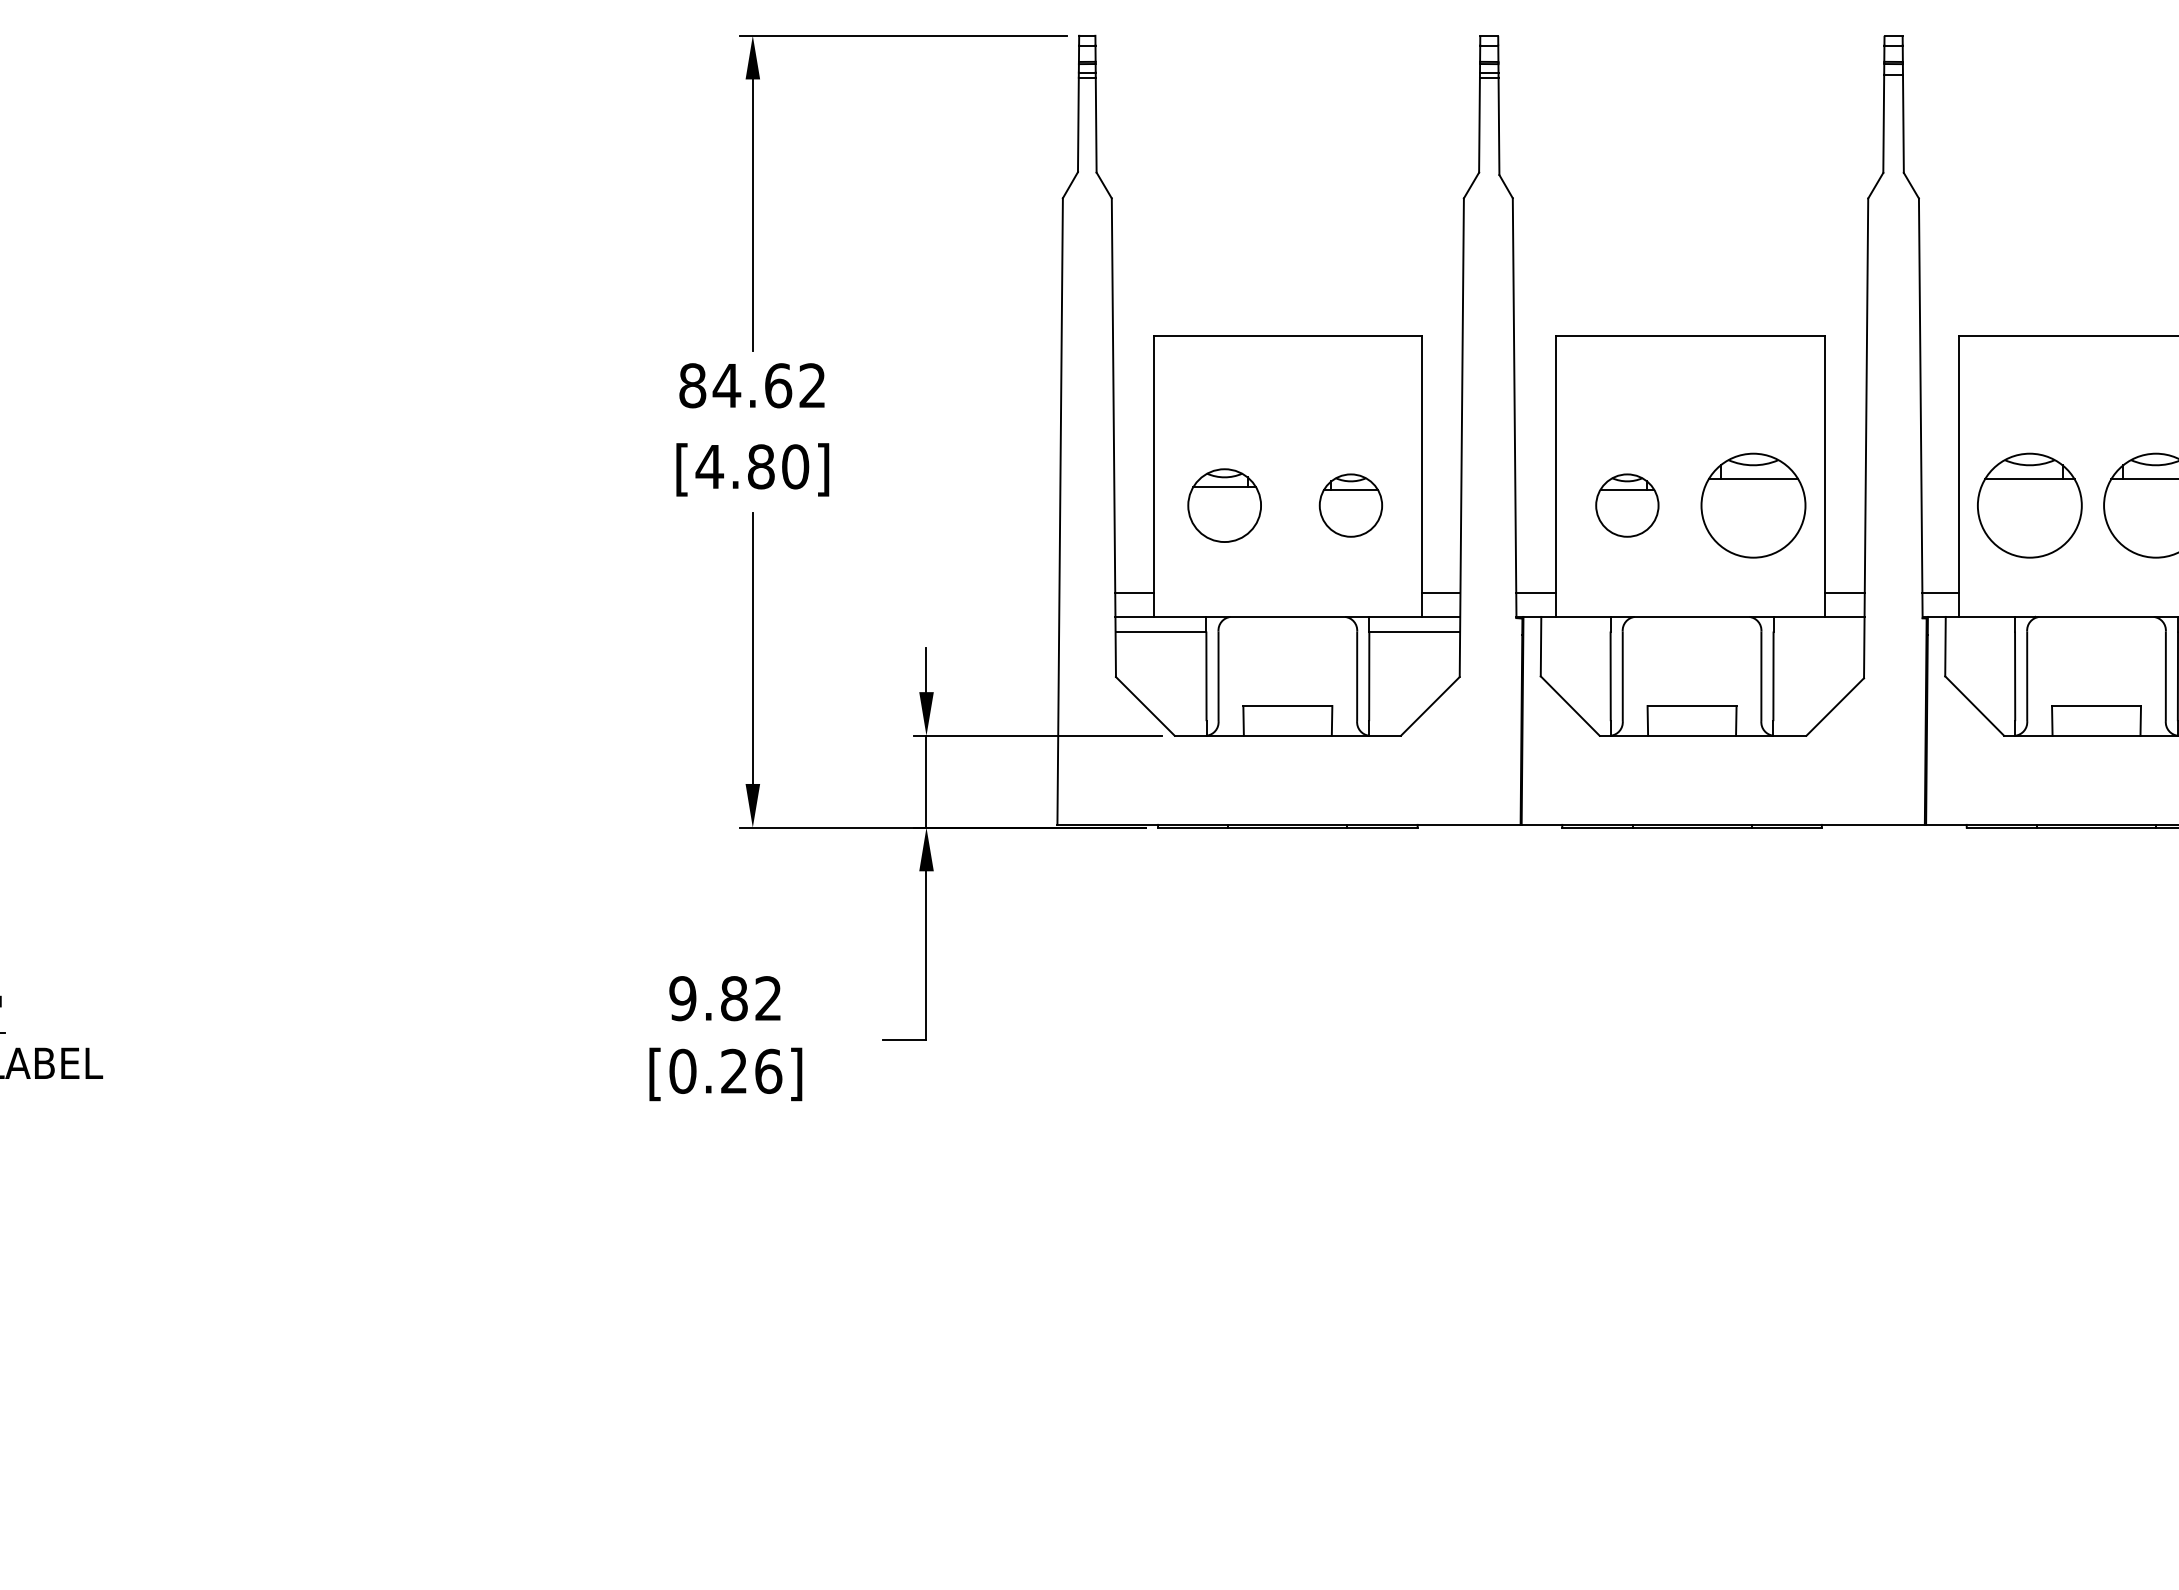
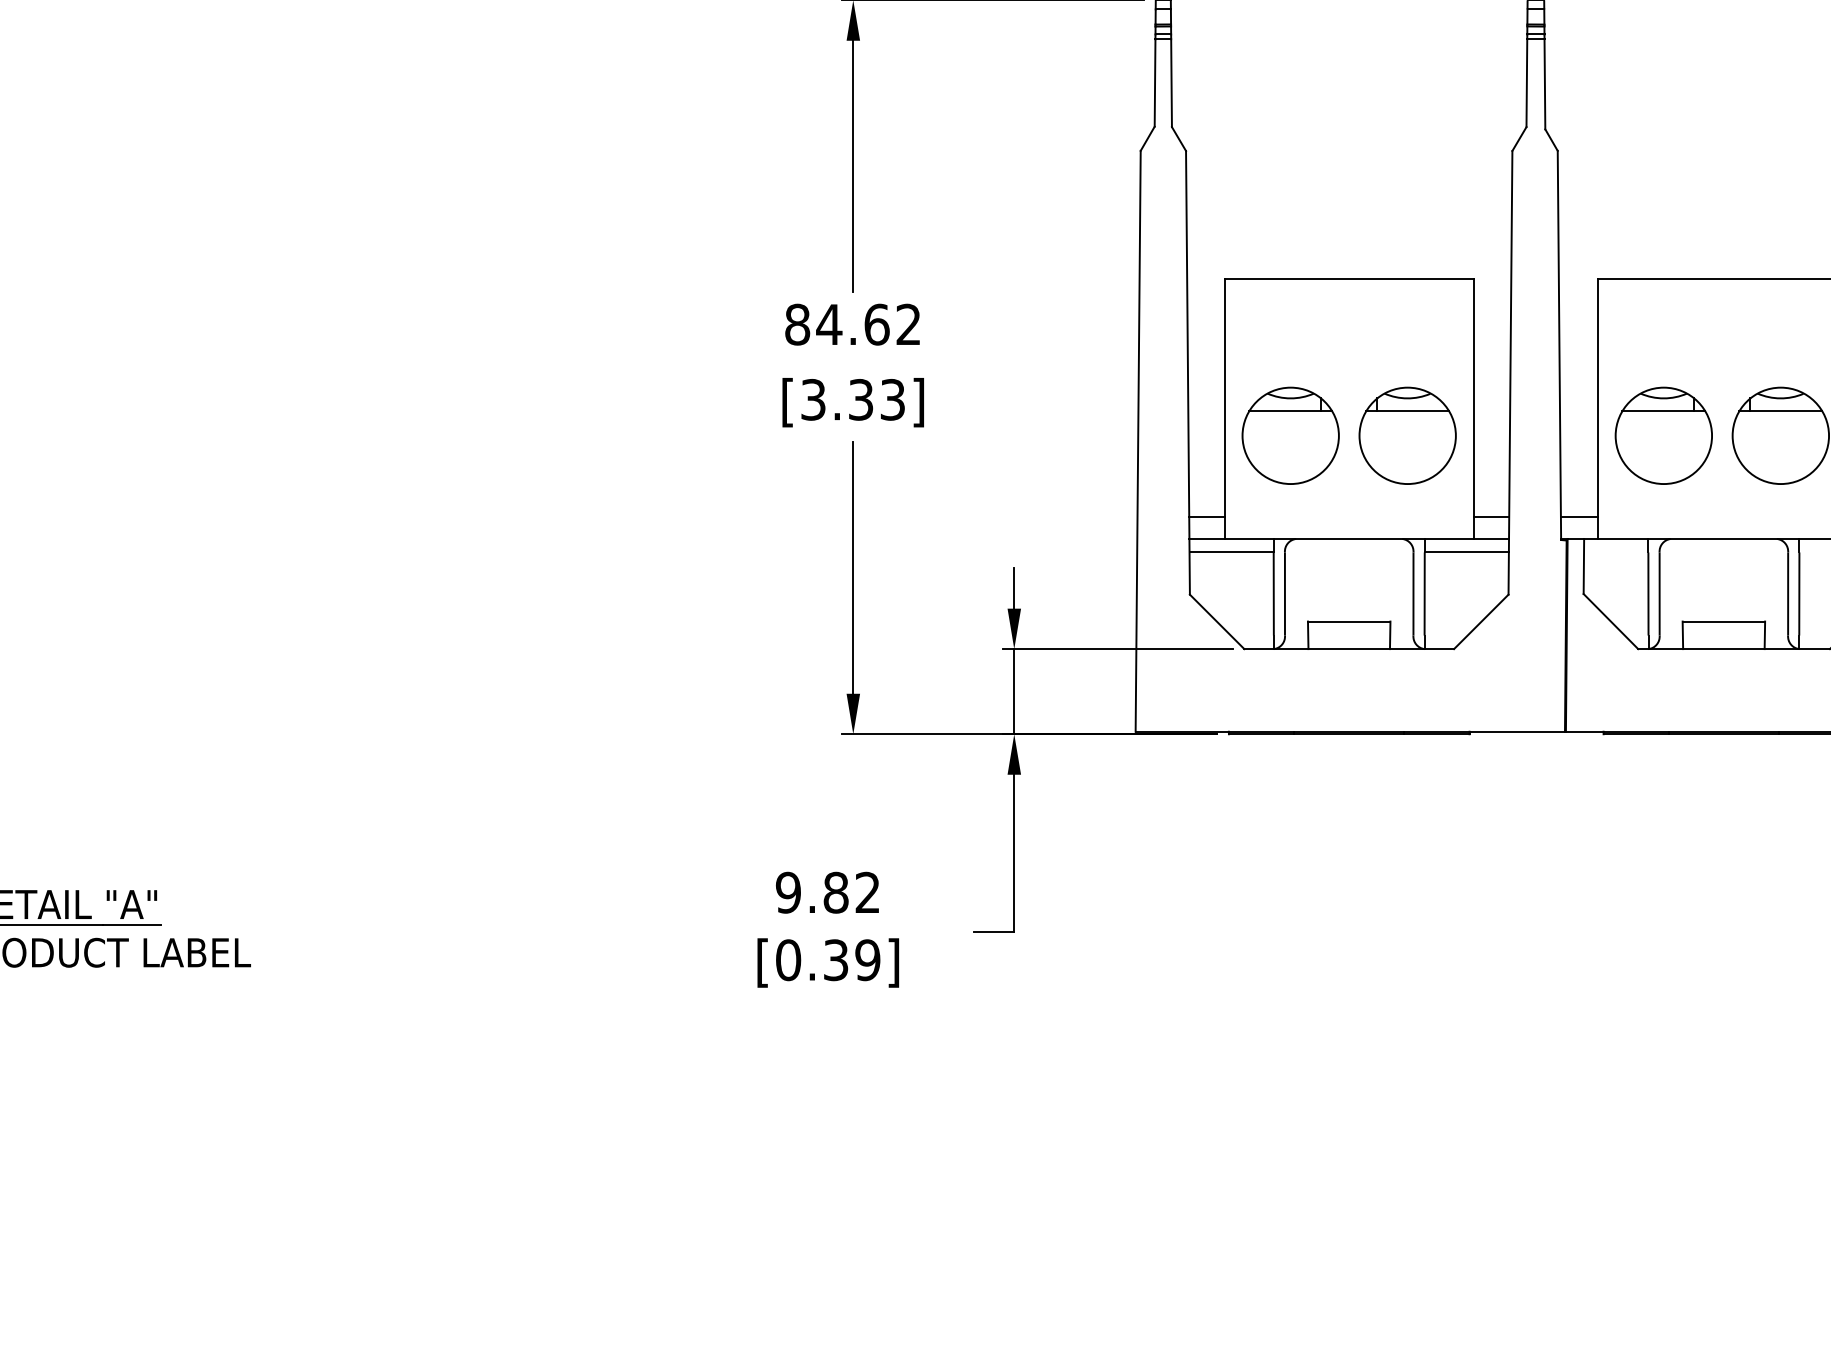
text: (752, 466) -> (852, 399), [4.80] -> [3.33]
part: (1224, 505) -> (1290, 435), size x1.43
part: (1350, 505) -> (1407, 435), size x1.67
part: (1627, 505) -> (1664, 435), size x1.67
text: (751, 1070) -> (852, 959), [0.26] -> [0.39]

